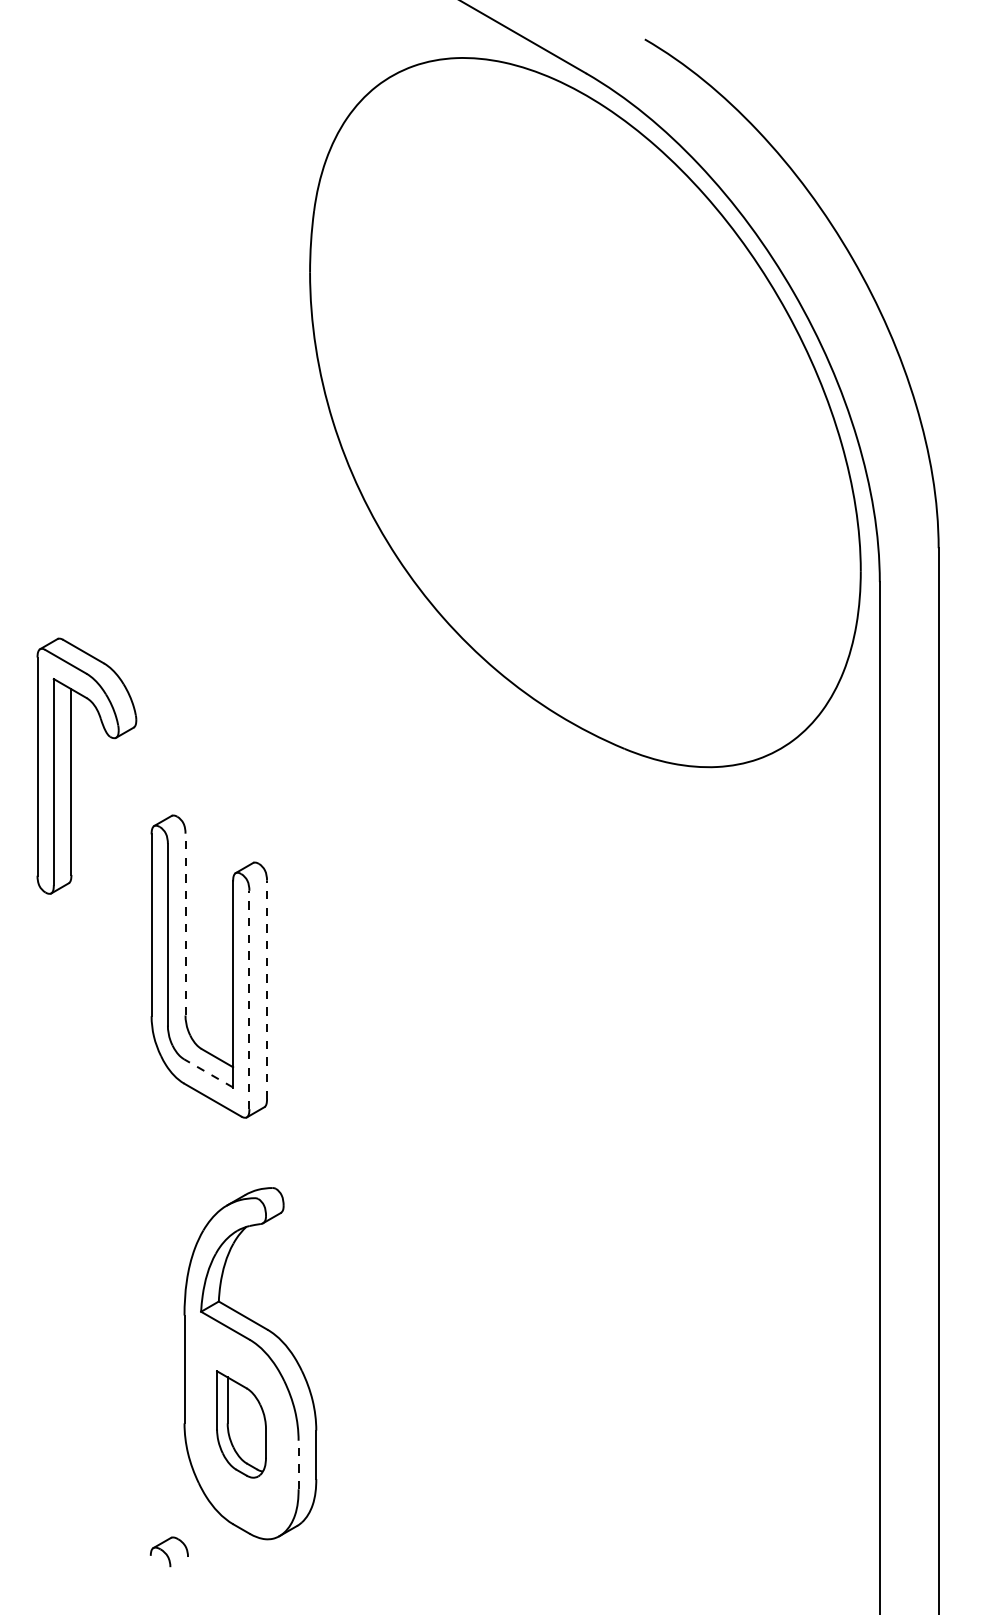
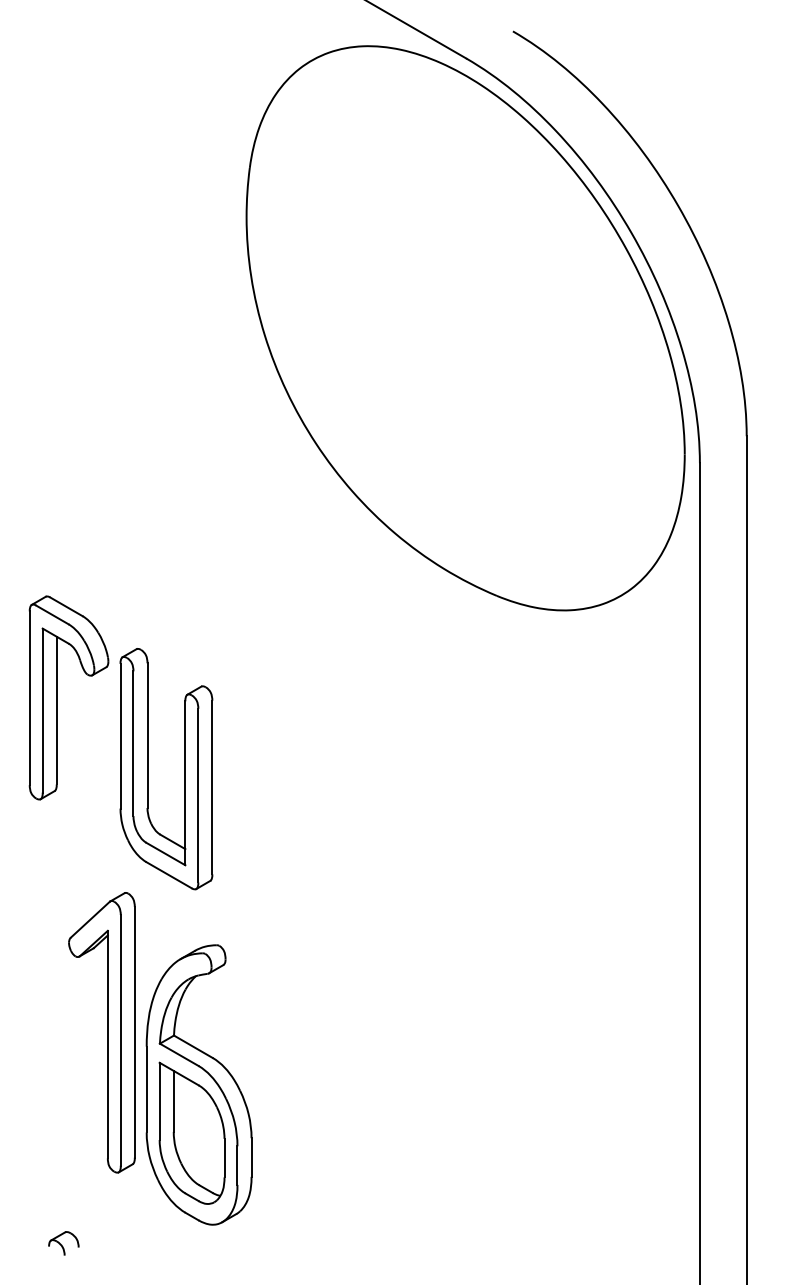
part: (71, 765) -> (56, 697), moved
line: (185, 924) -> (147, 735), dashed -> solid
line: (267, 989) -> (212, 787), dashed -> solid
line: (249, 999) -> (198, 795), dashed -> solid
line: (208, 1073) -> (165, 854), dashed -> solid
part: (135, 1297) -> (107, 1032), added
part: (241, 1424) -> (192, 1133), size x1.67
line: (298, 1464) -> (237, 1165), dashed -> solid
part: (168, 1551) -> (63, 1243), moved

